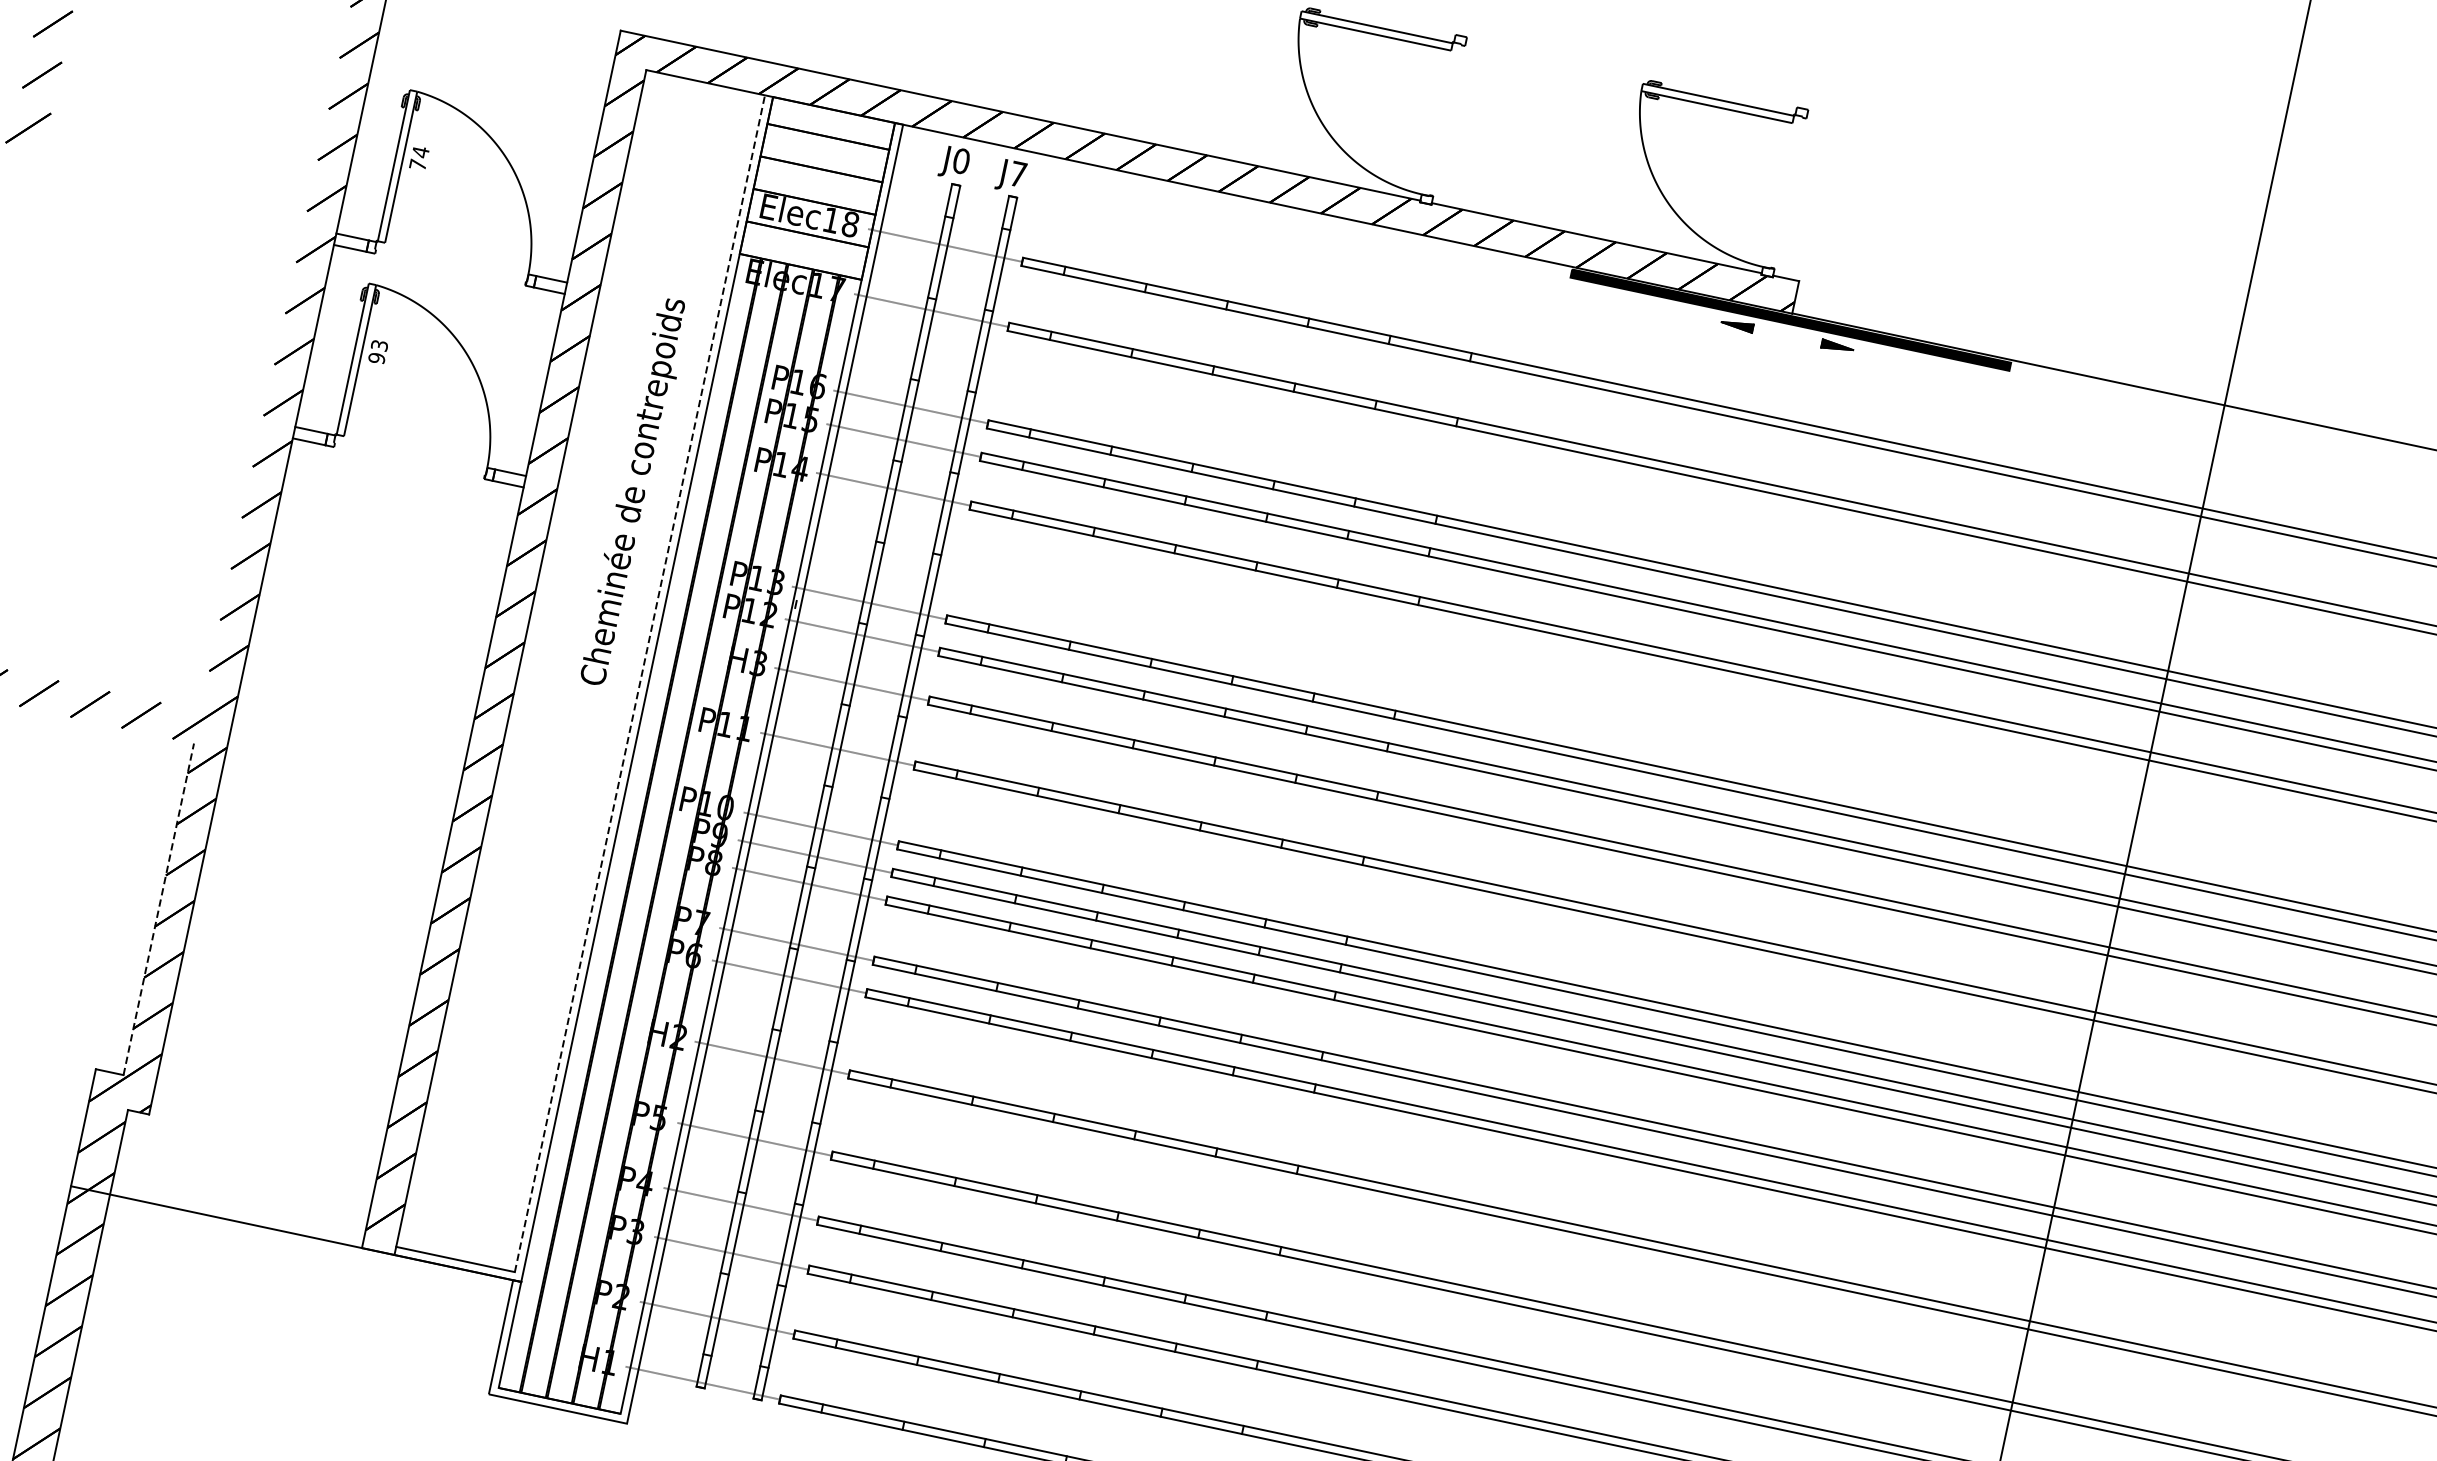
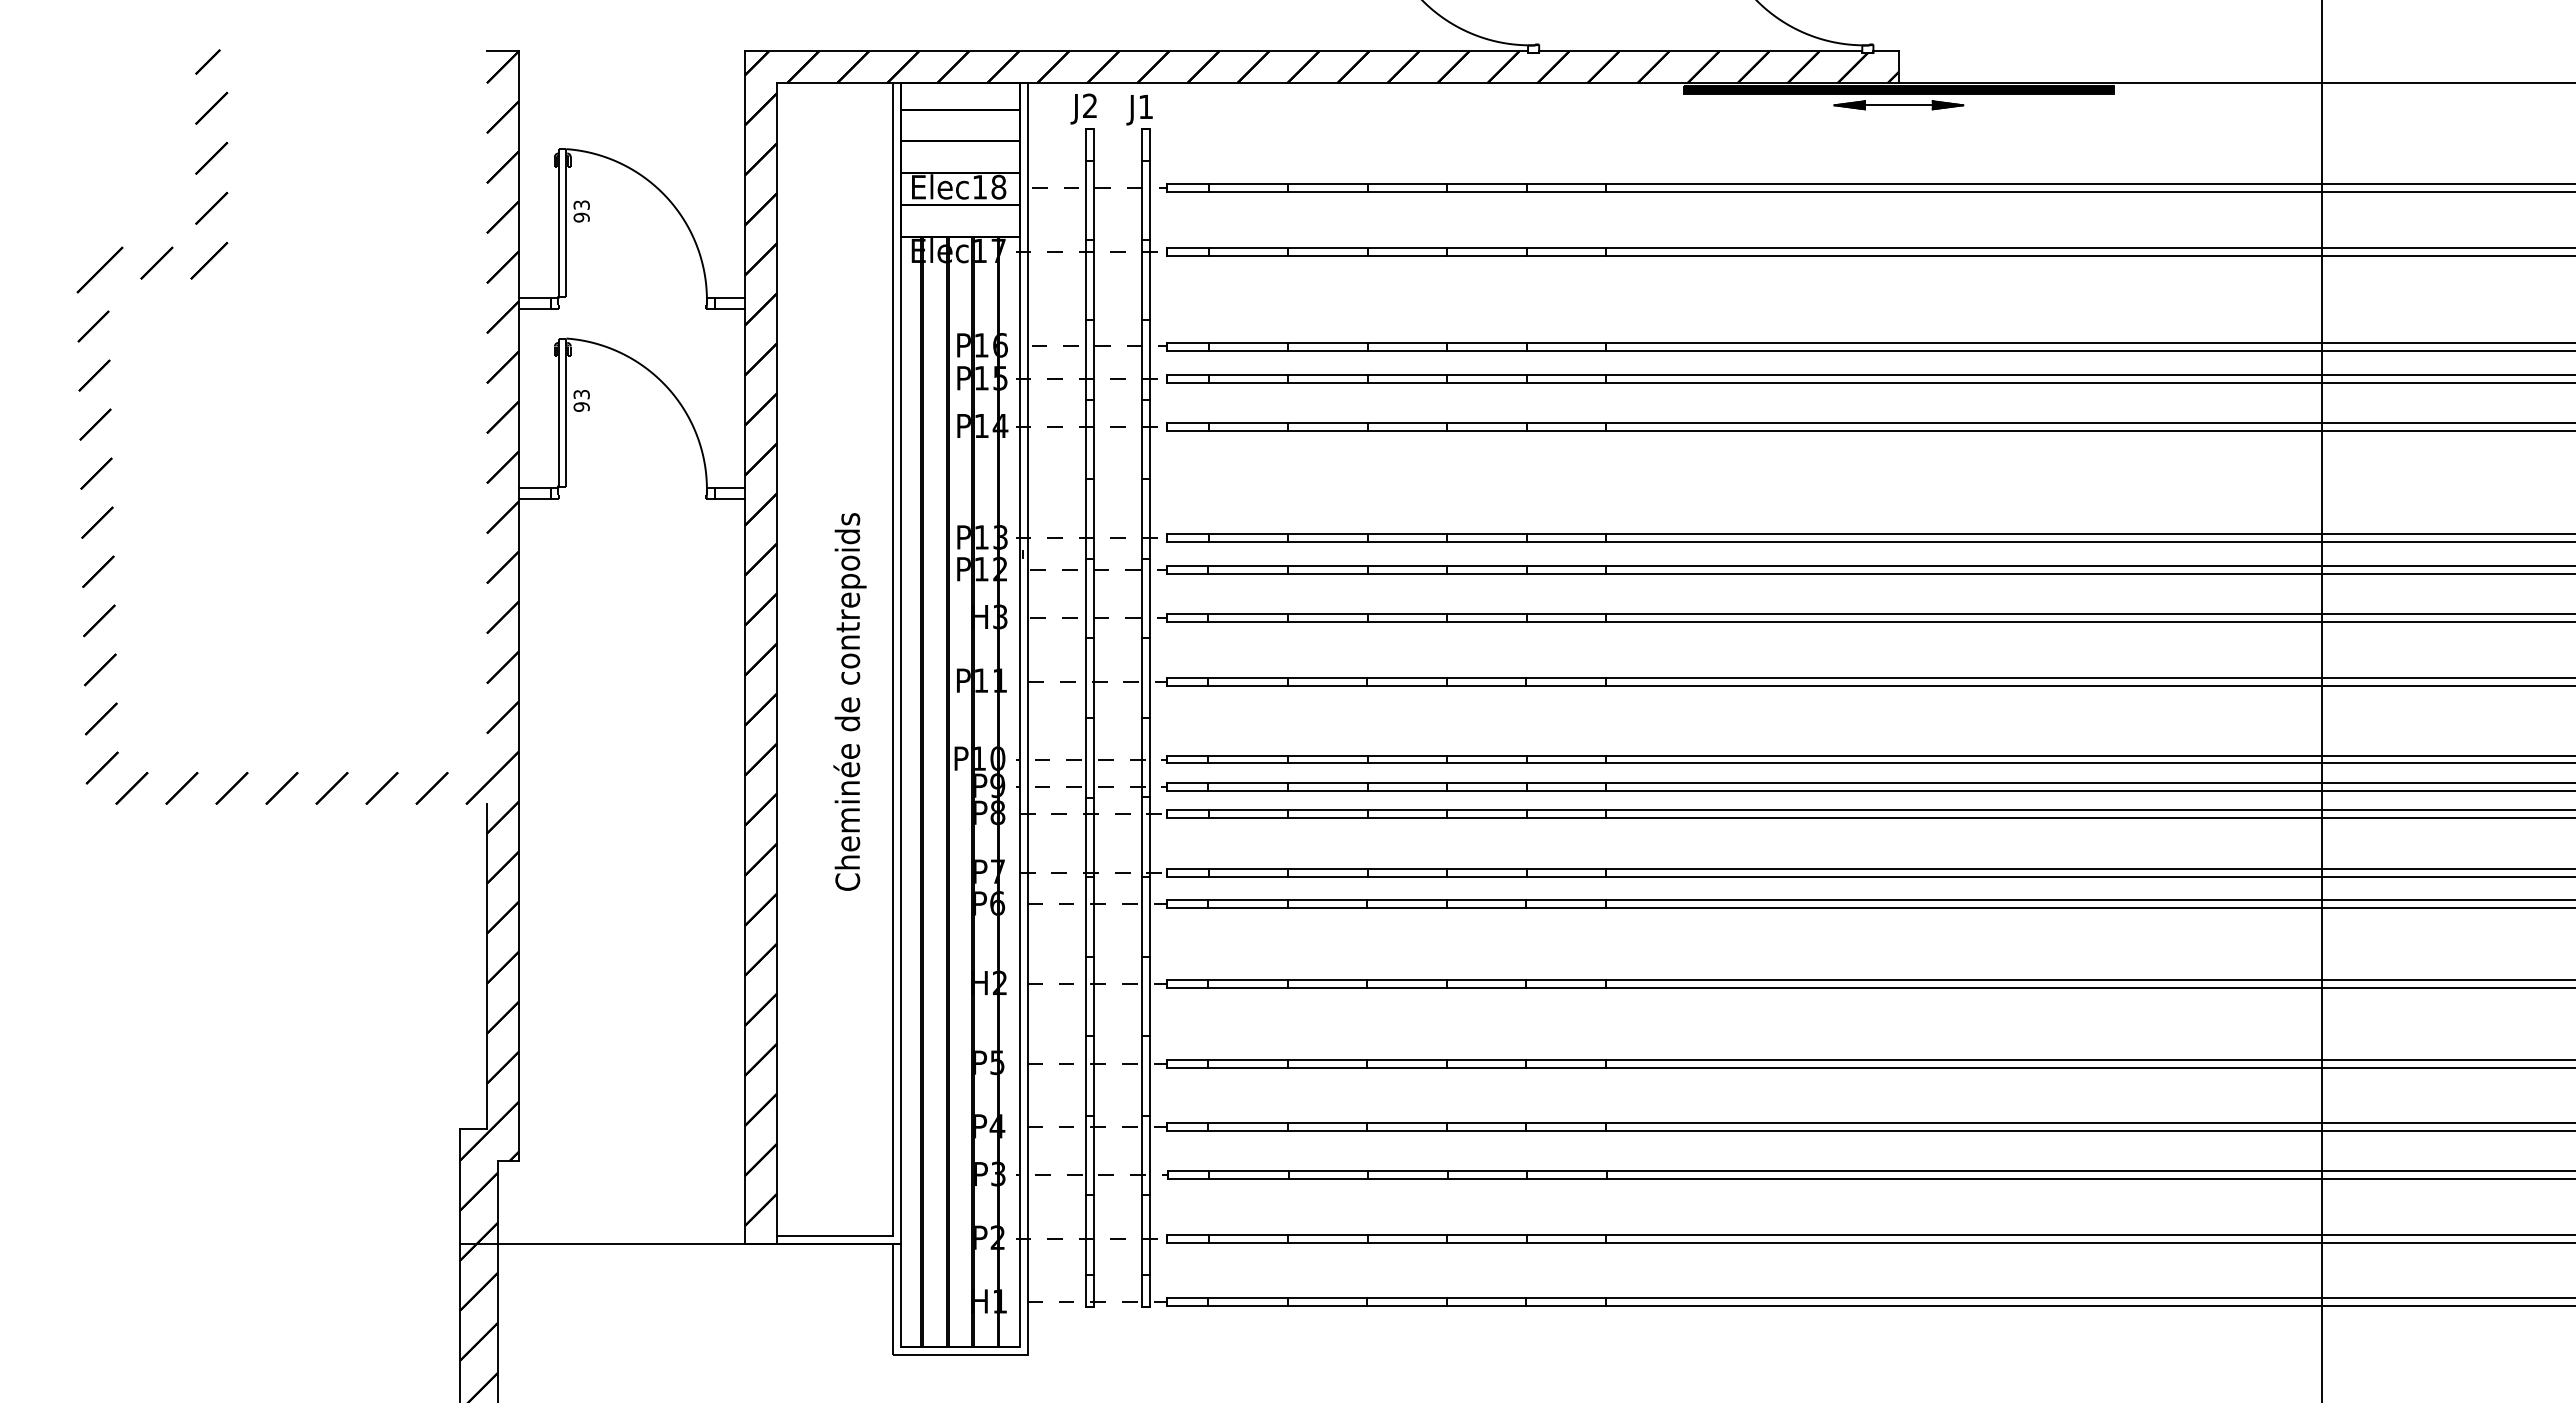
text: (419, 158) -> (581, 211), 74 -> 93
text: (960, 160) -> (1089, 105), J0 -> J2
text: (1017, 173) -> (1145, 106), J7 -> J1
line: (1787, 336) -> (1898, 105), added
text: (634, 491) -> (849, 701), moved
line: (639, 683) -> (892, 659), dashed -> solid
line: (159, 909) -> (487, 966), dashed -> solid

